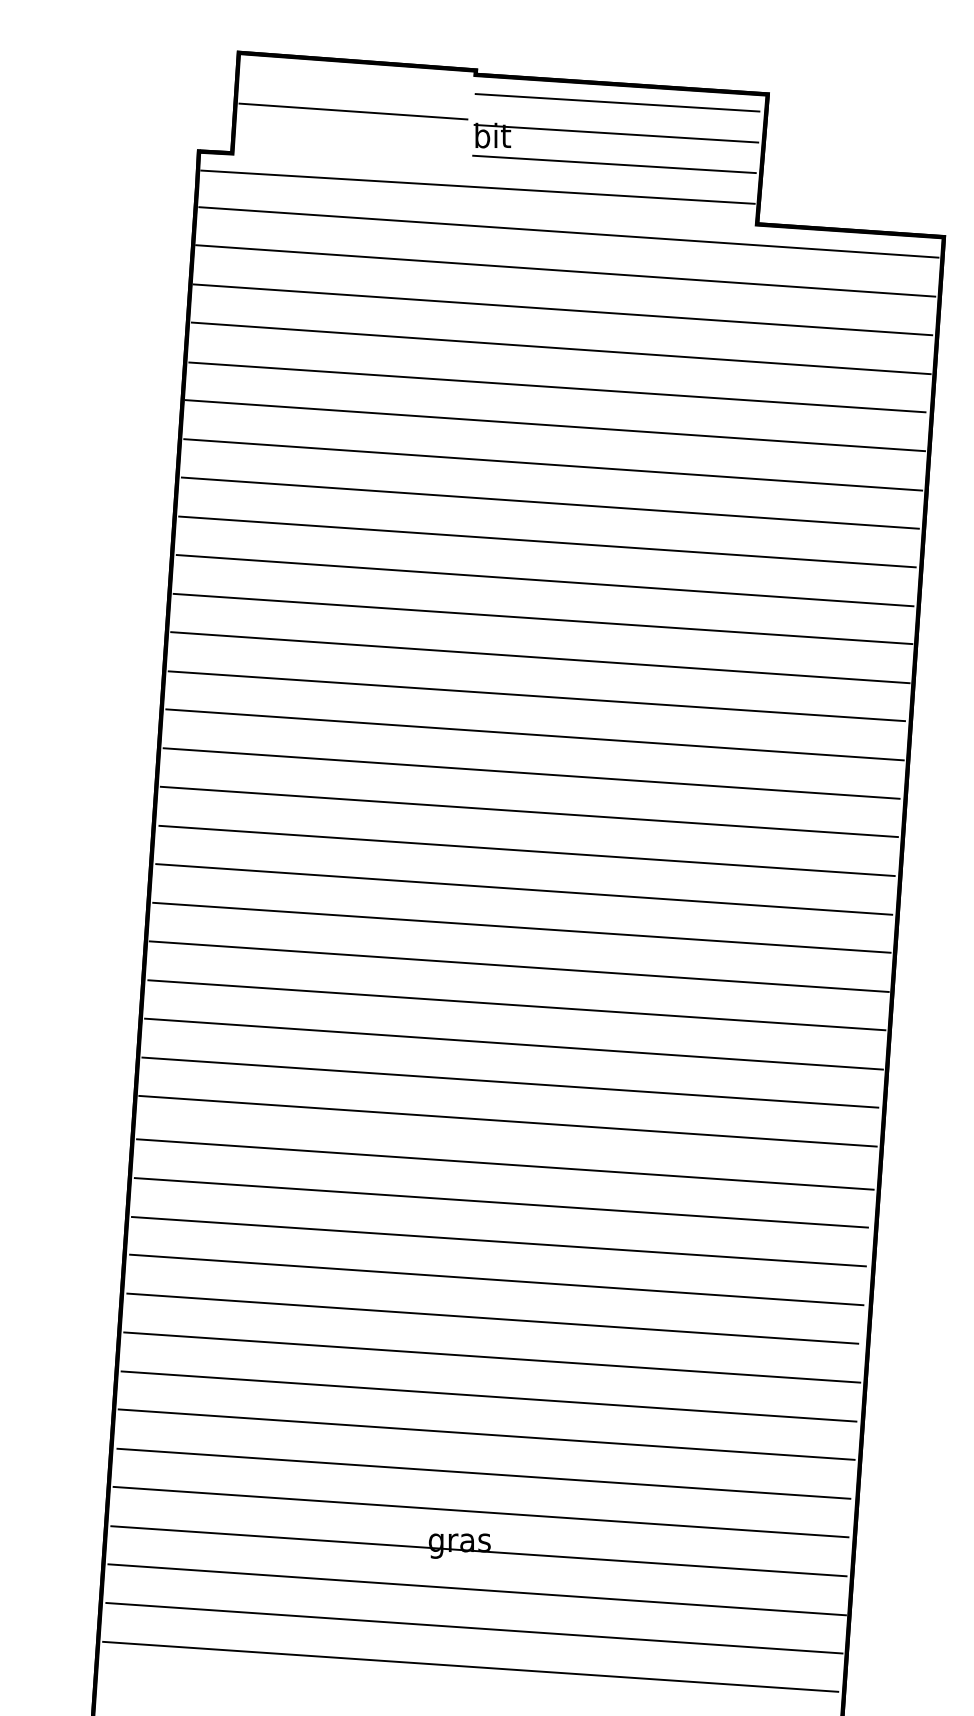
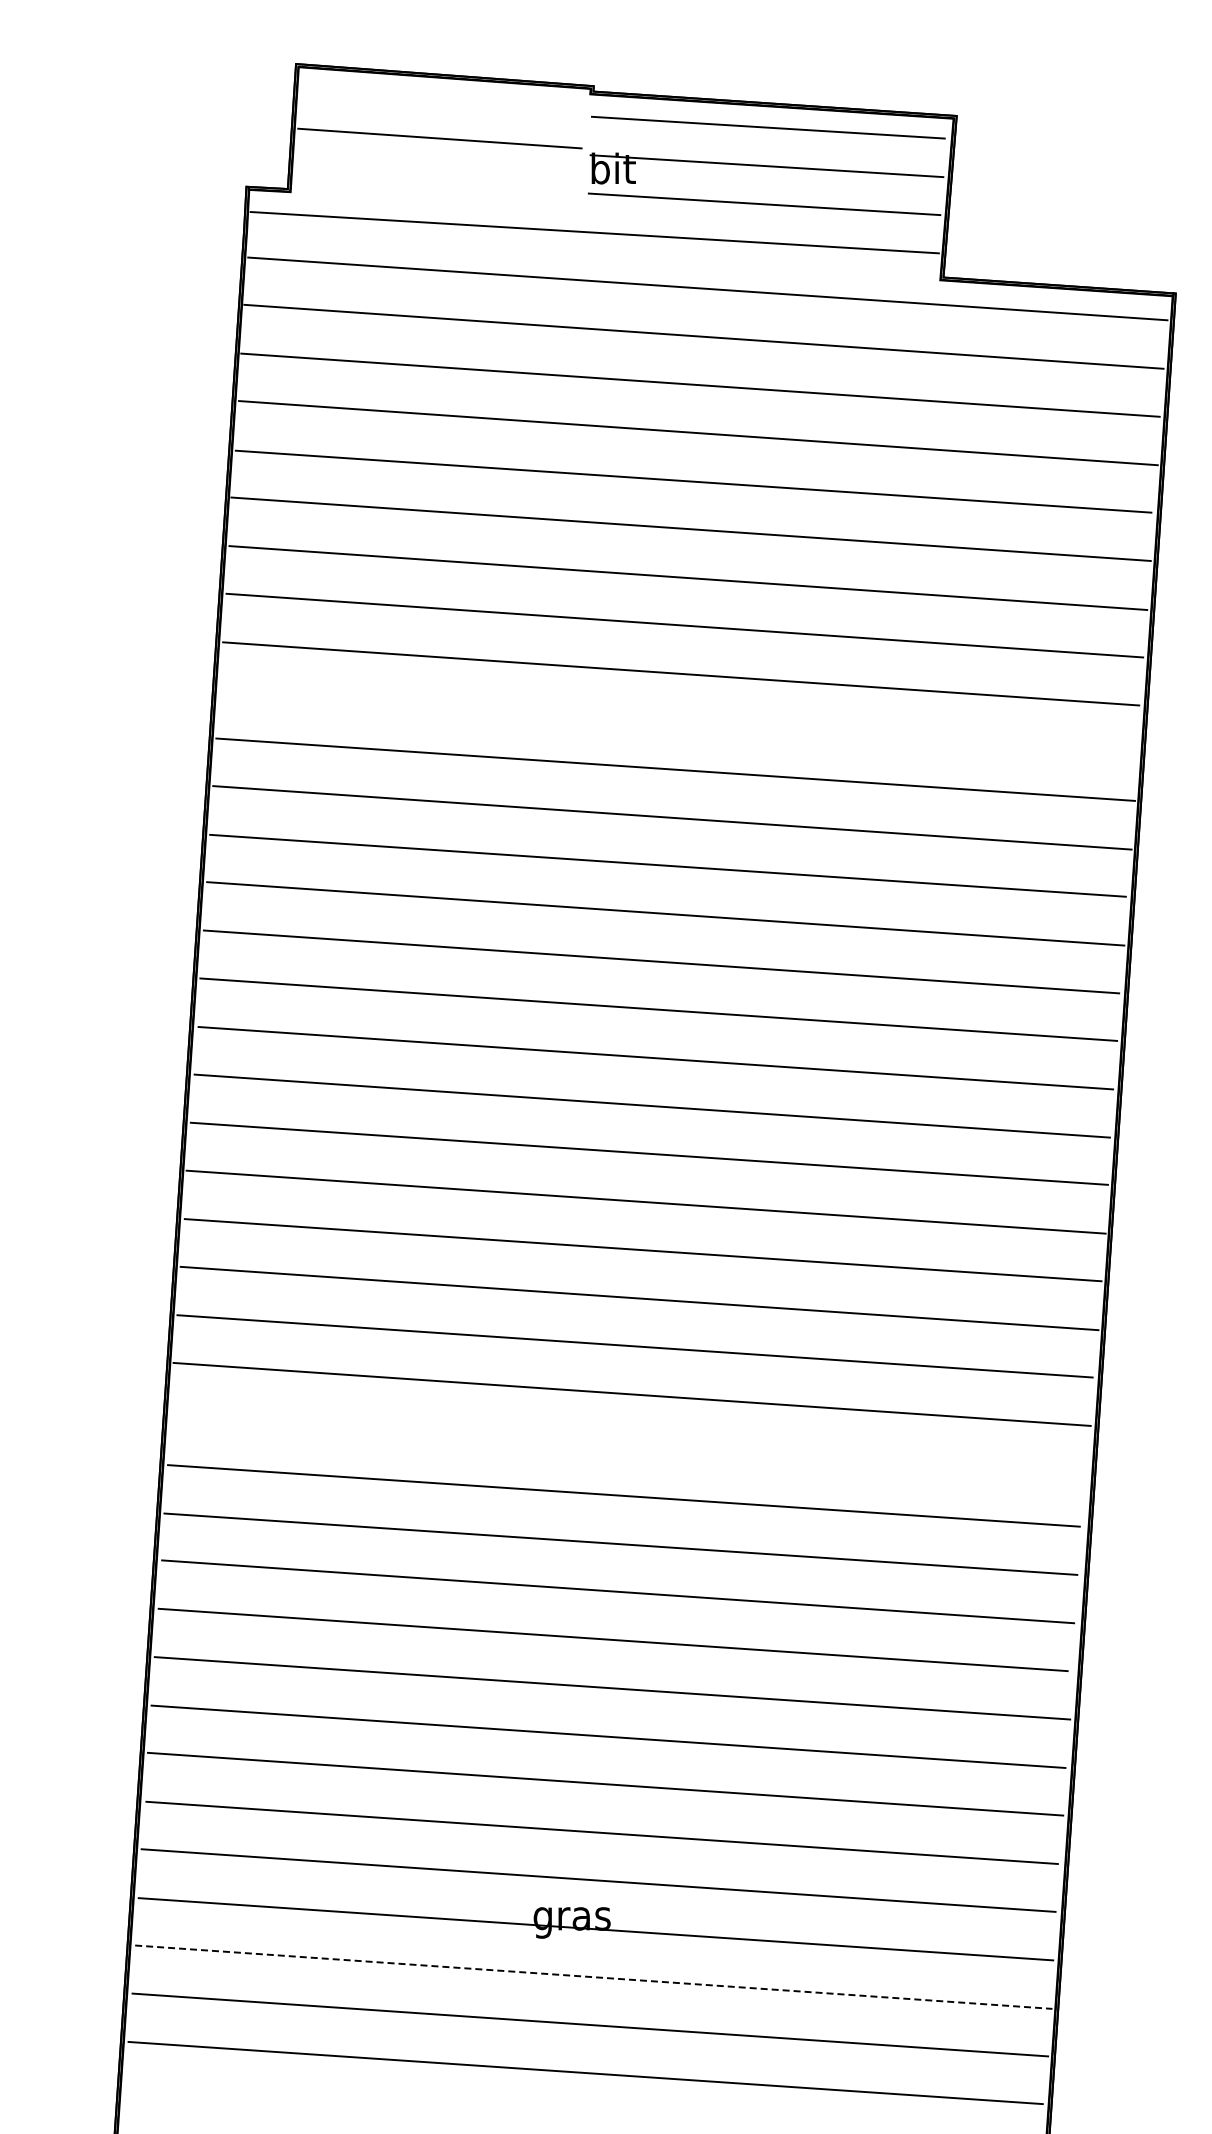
line: (545, 580) -> (678, 721), removed
line: (505, 1163) -> (628, 1447), removed
line: (476, 1590) -> (593, 1977), solid -> dashed

